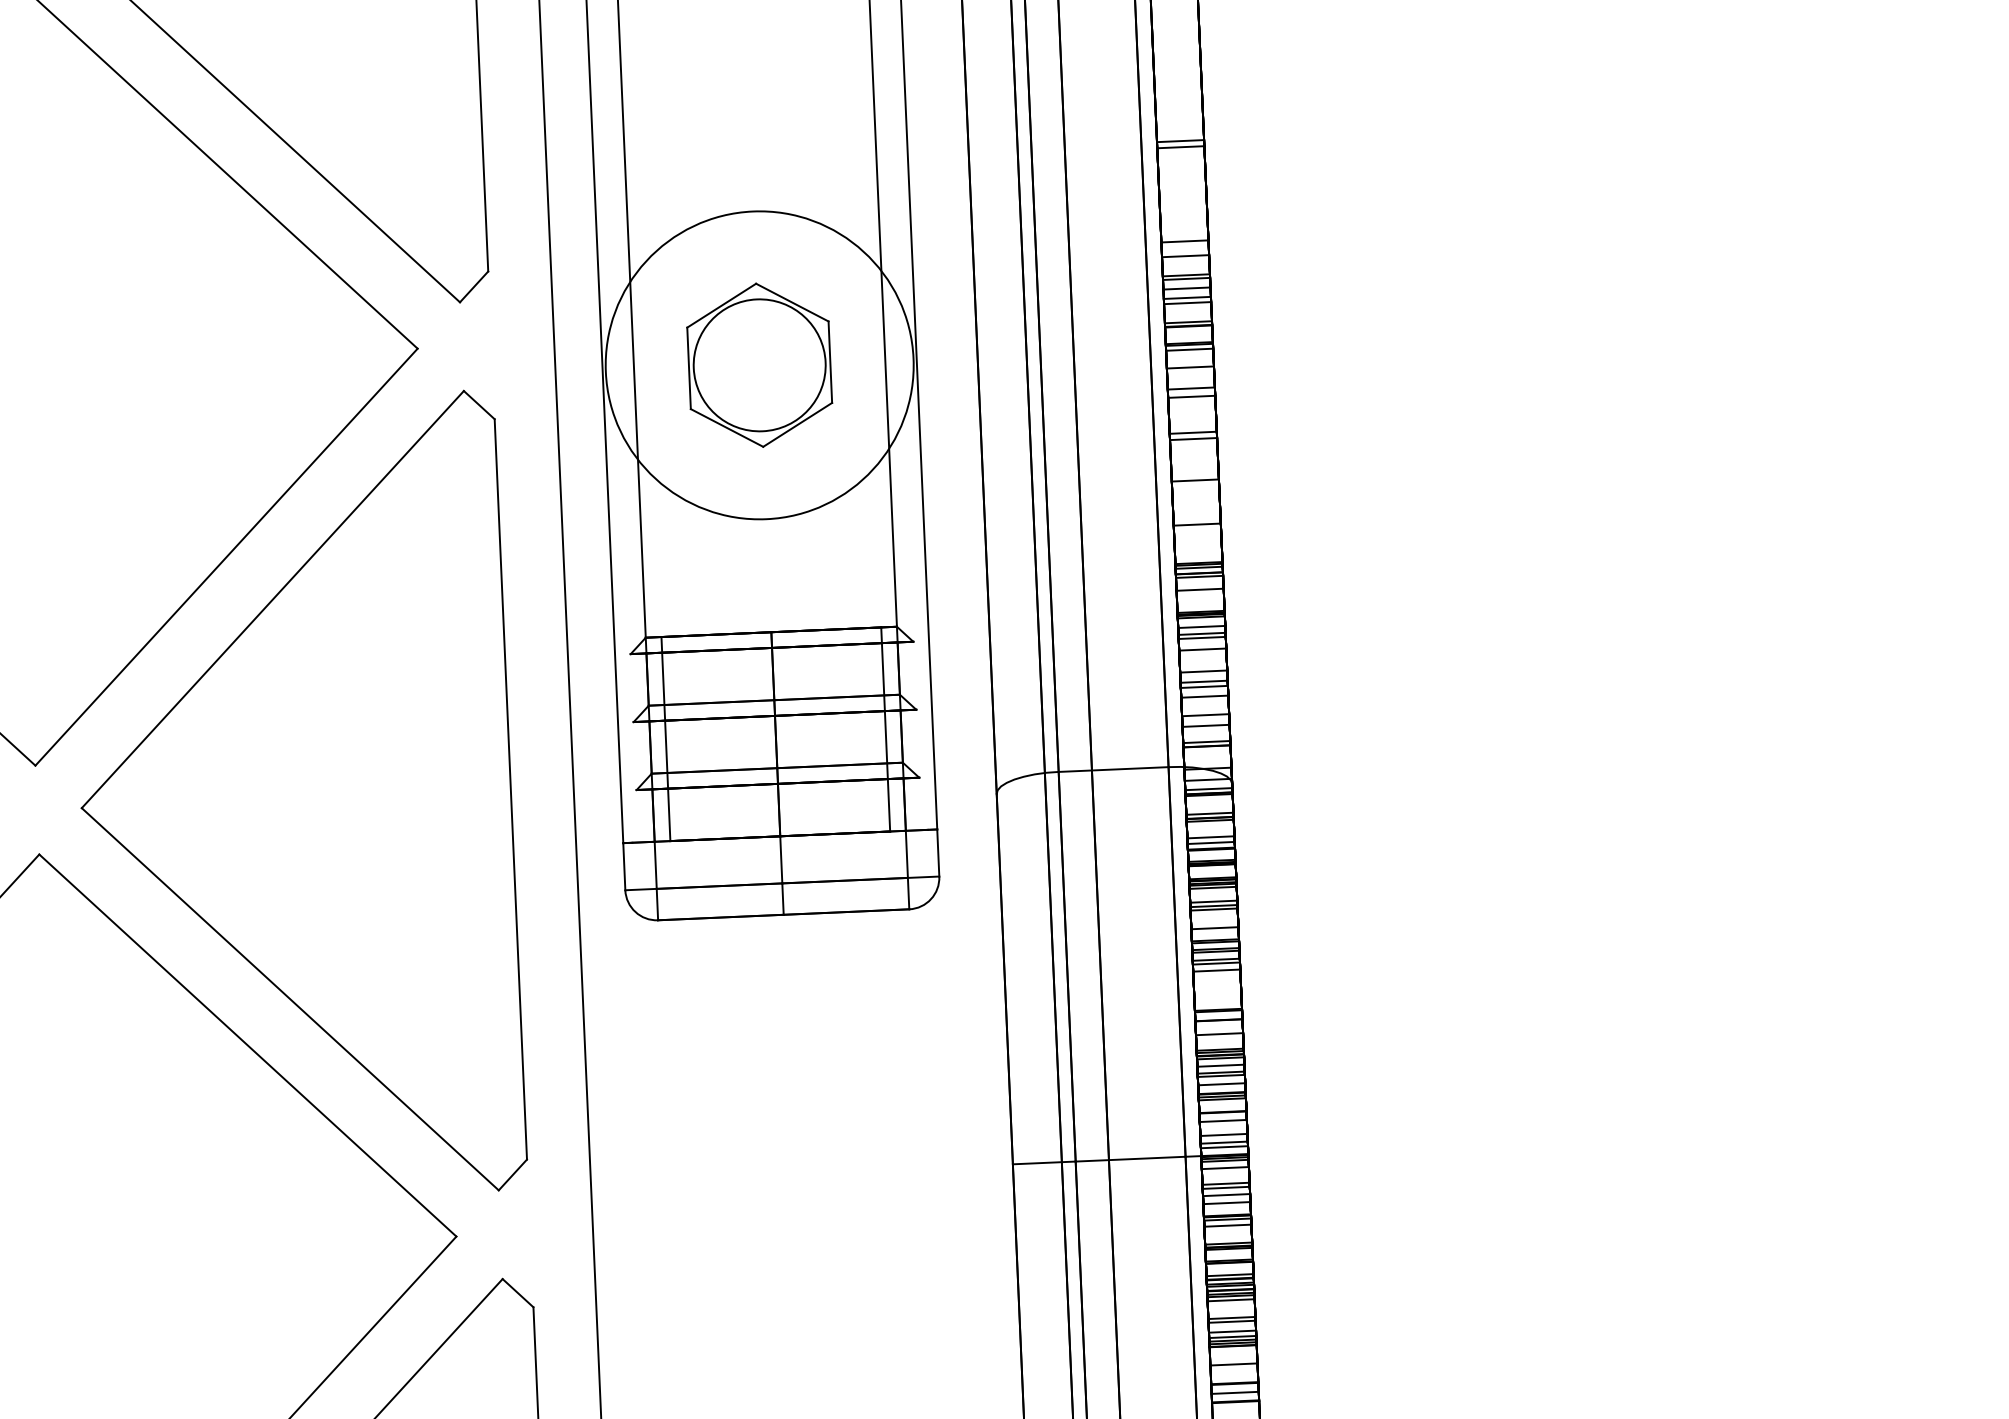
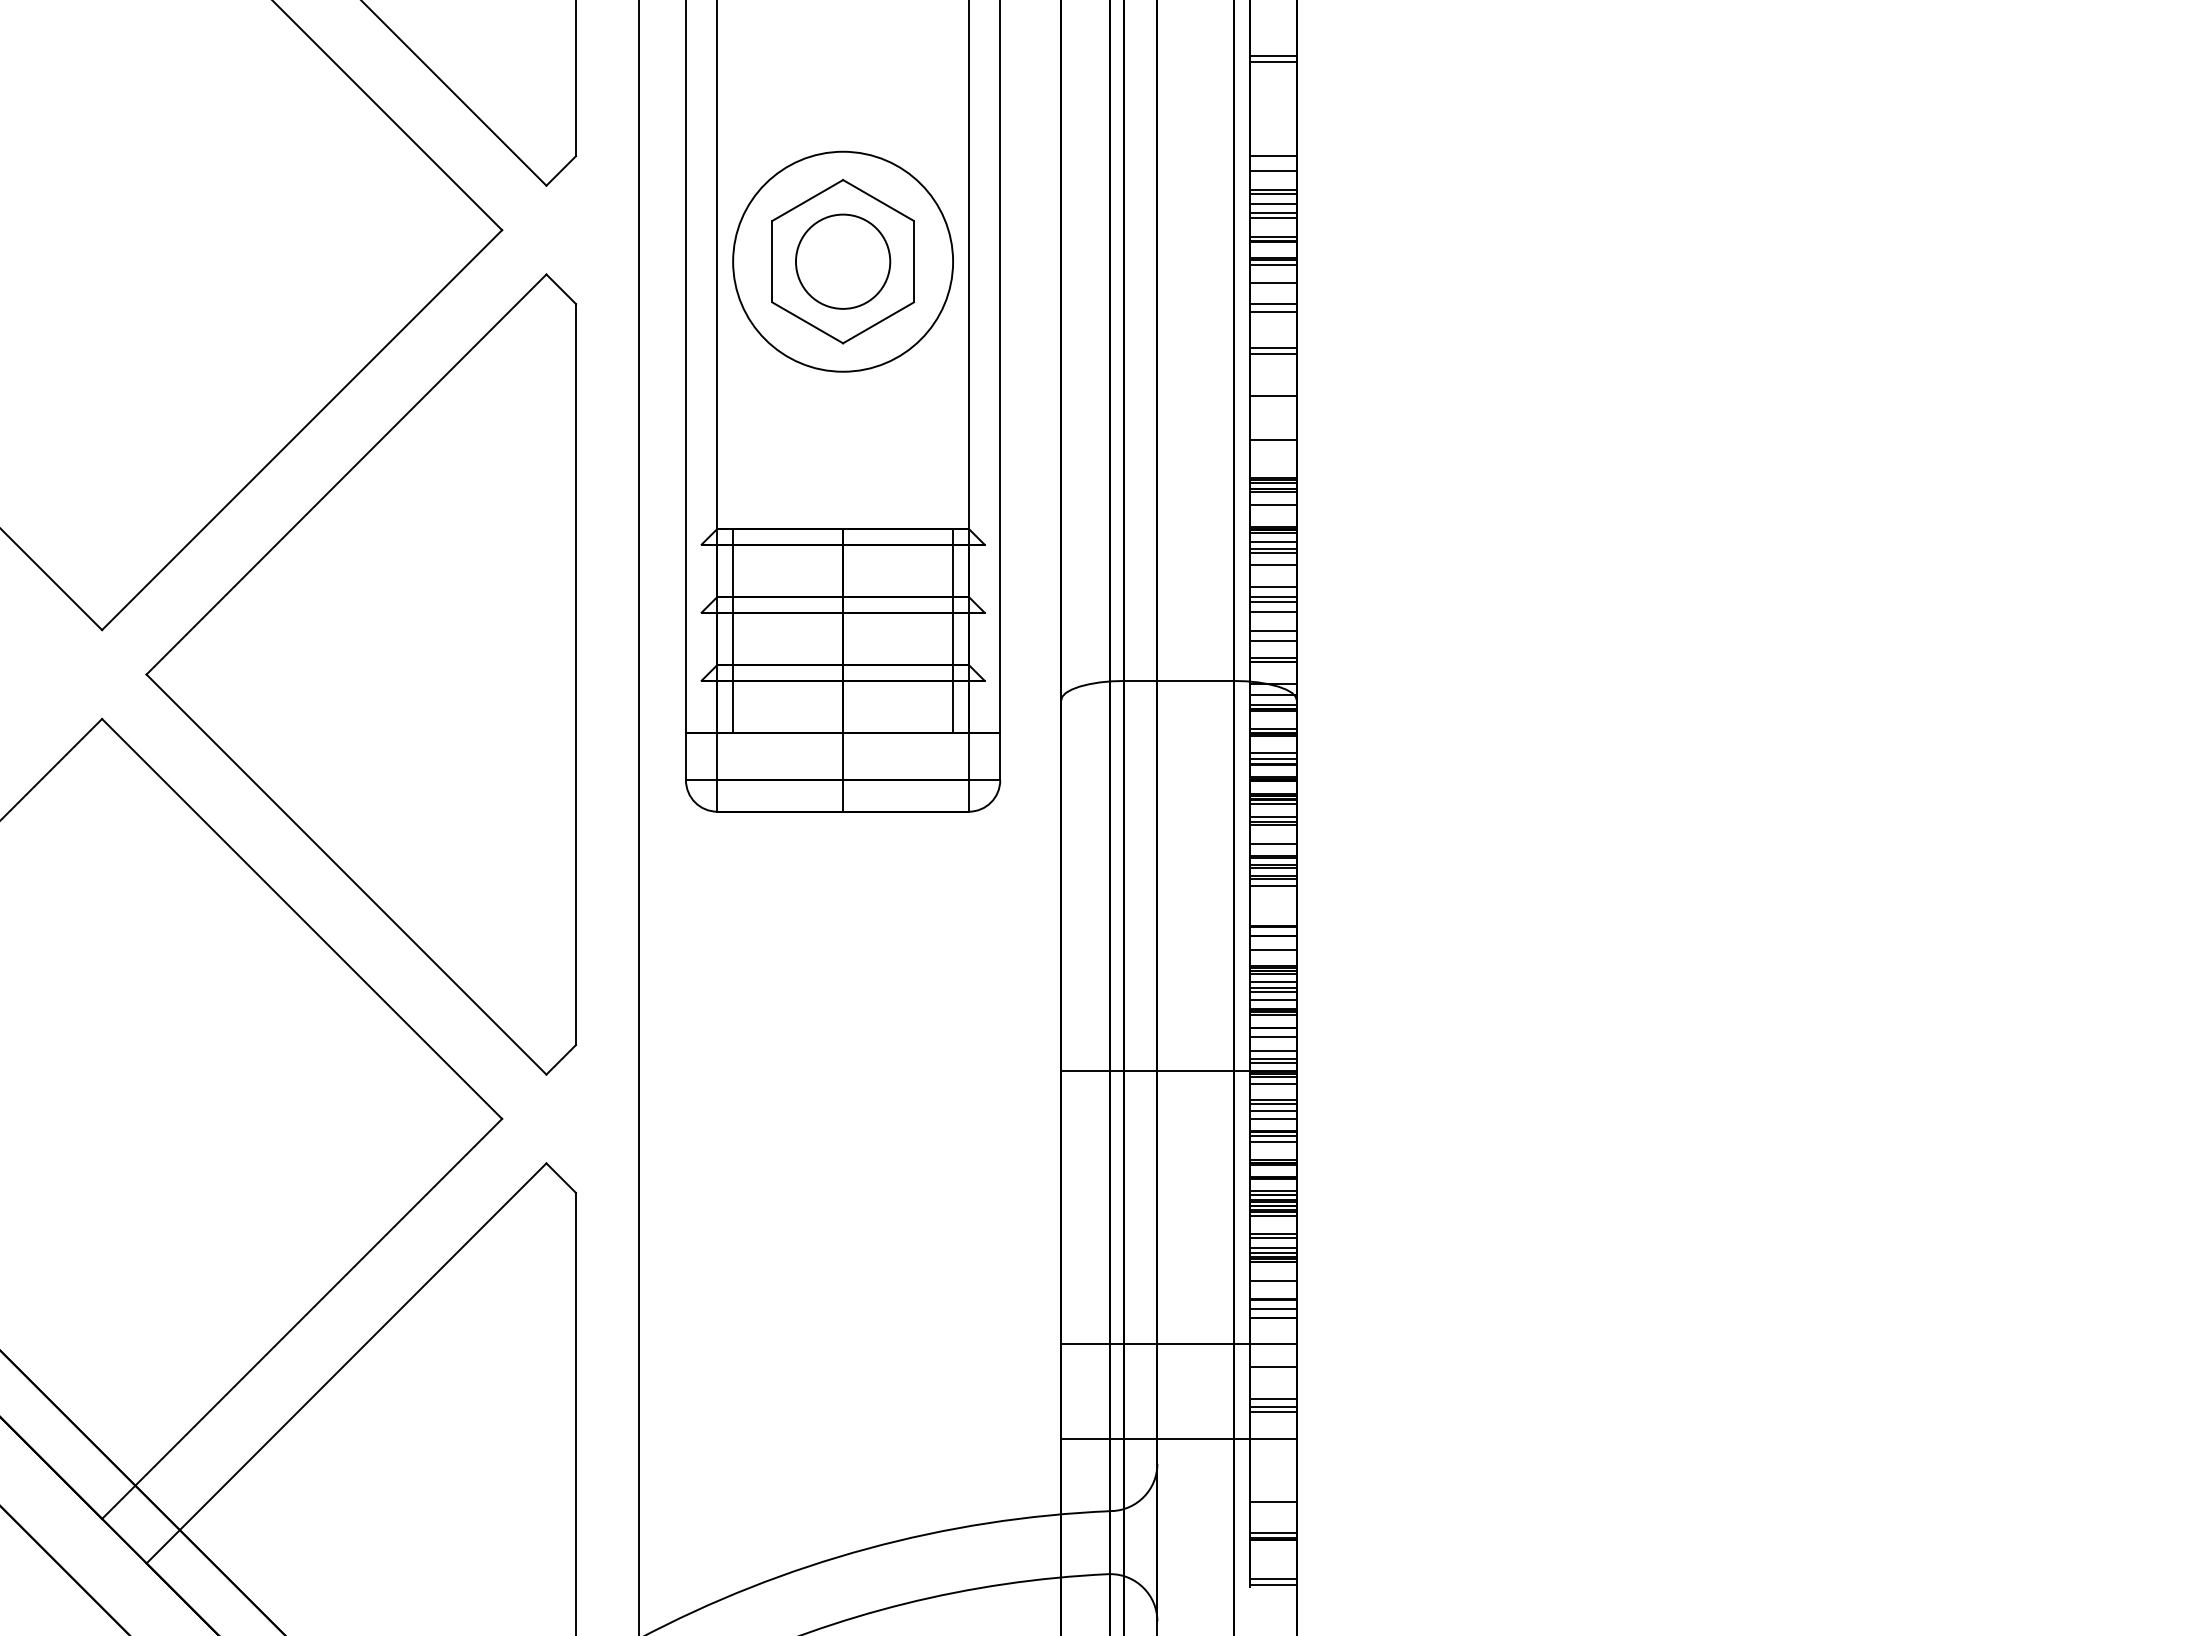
circle: (759, 365) -> (842, 261), size x0.71
circle: (760, 365) -> (843, 261), size x0.71

